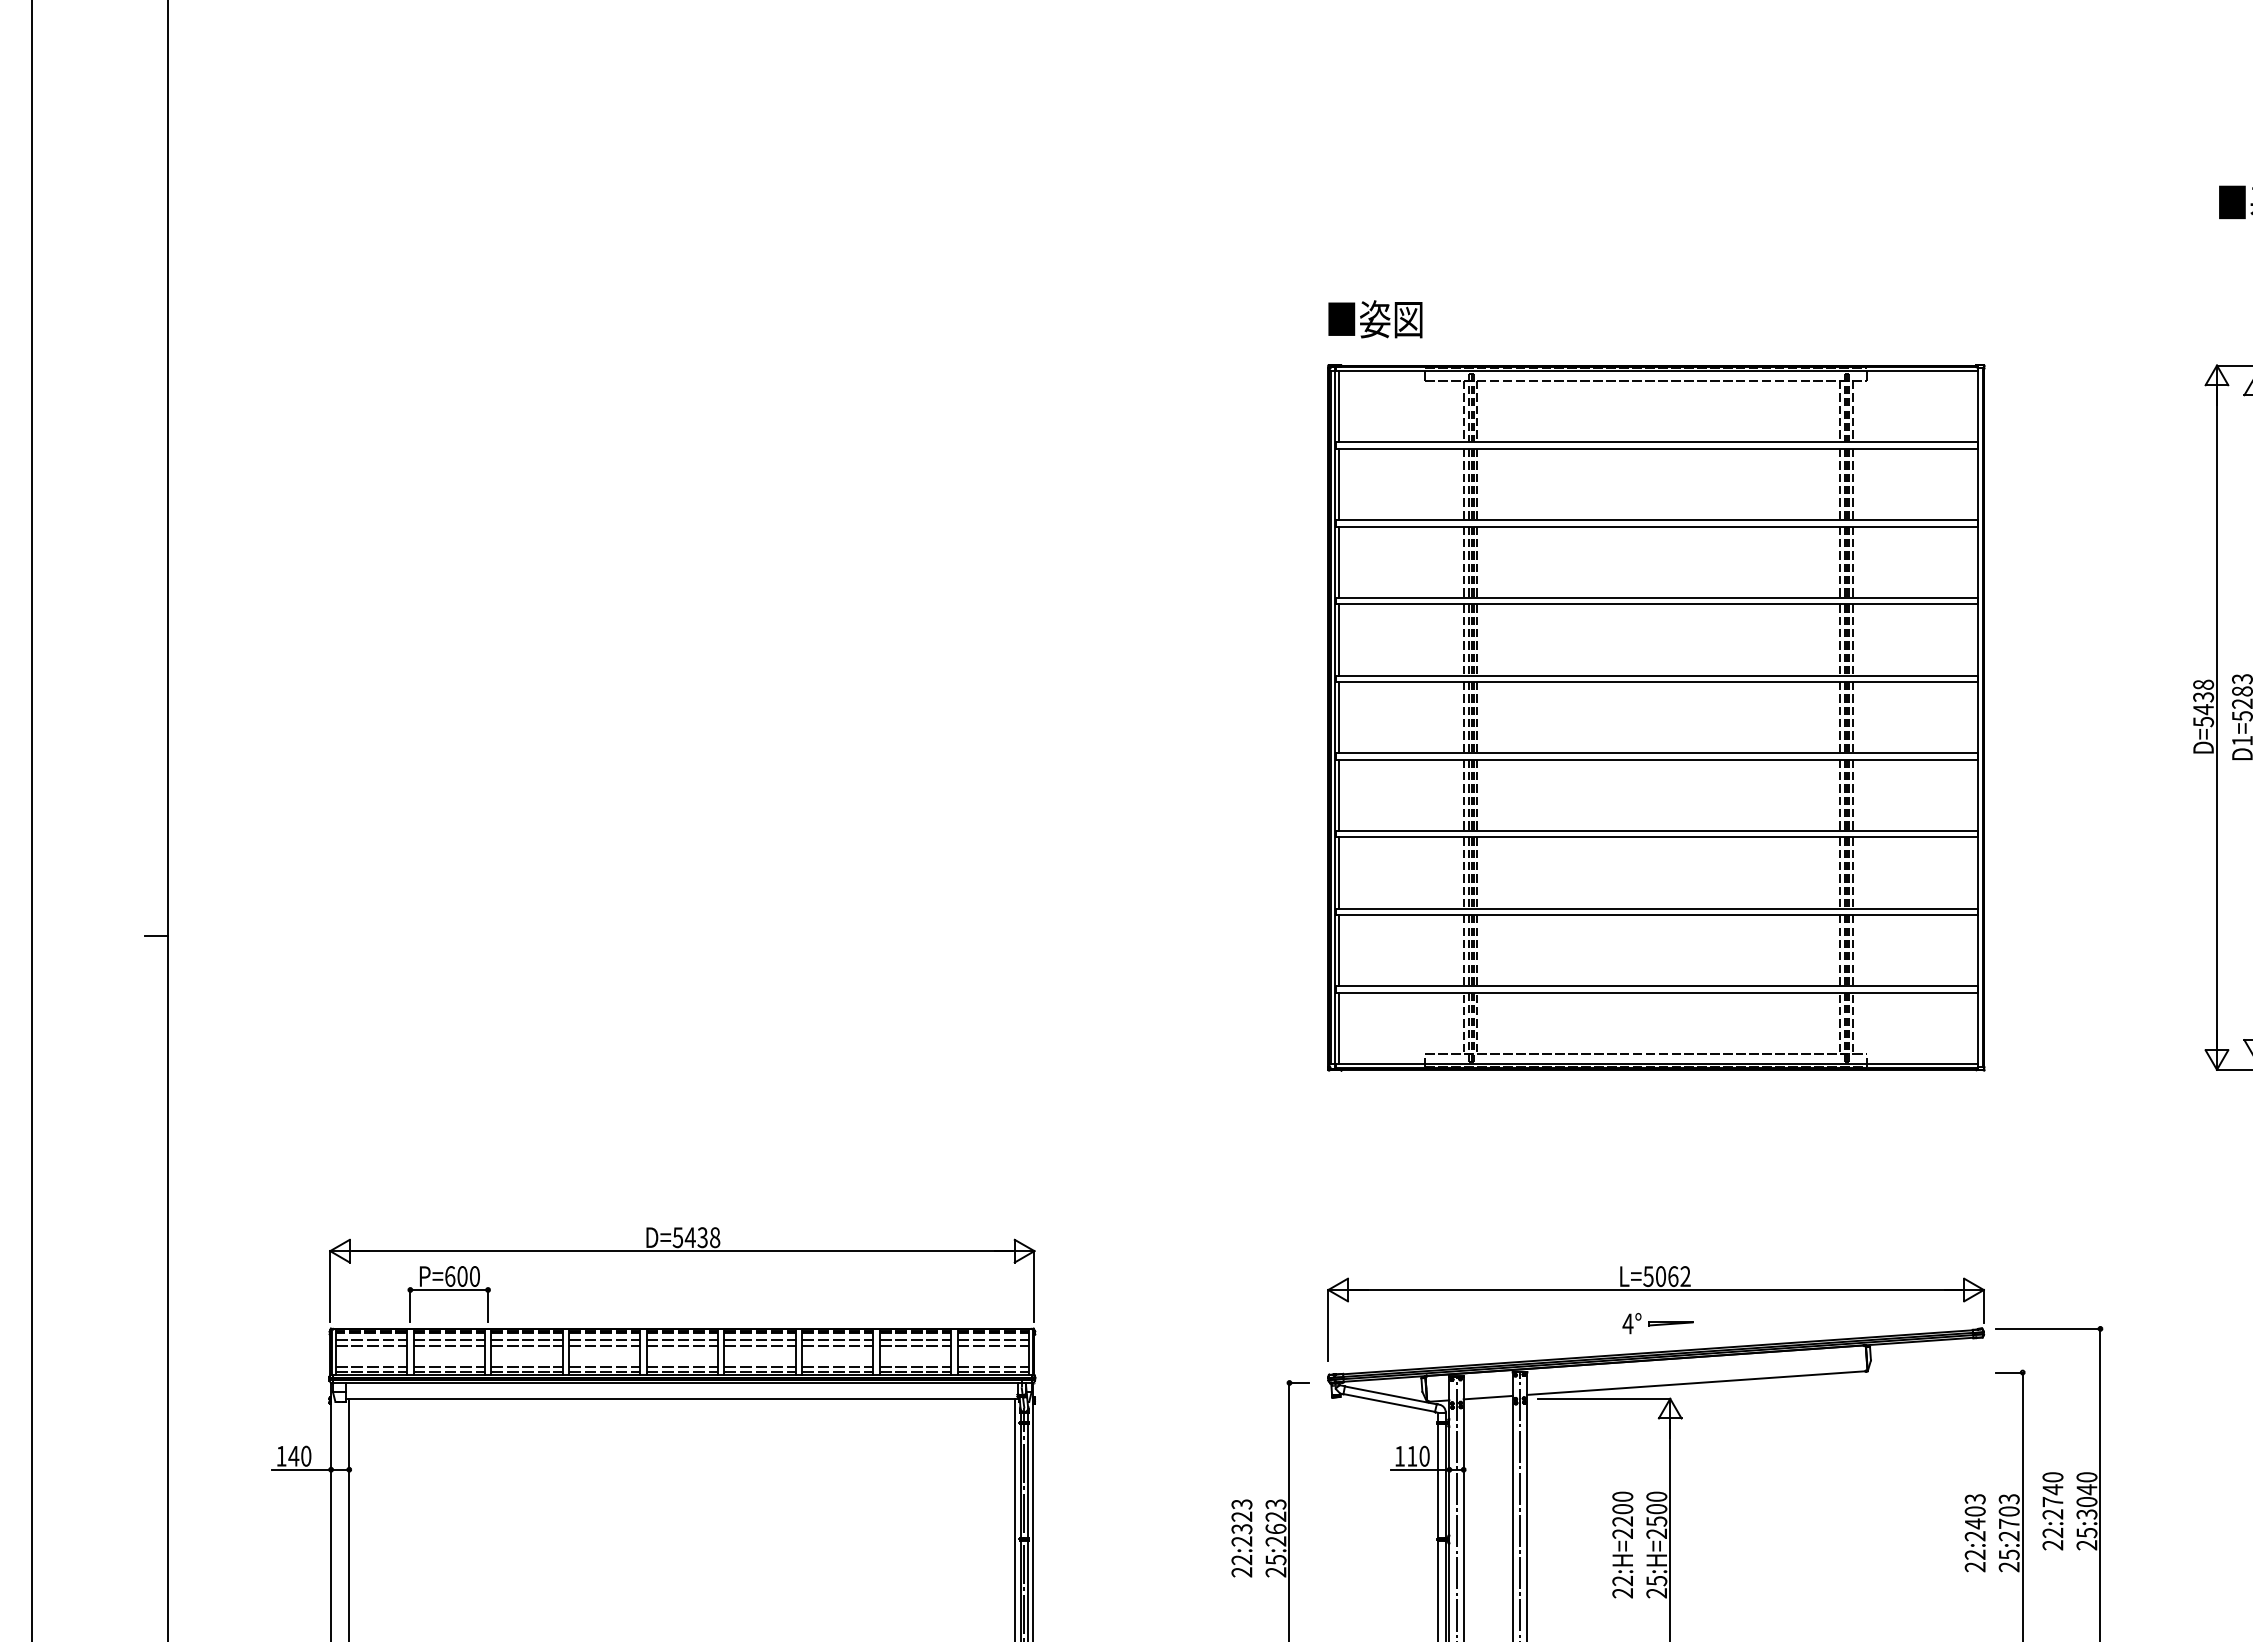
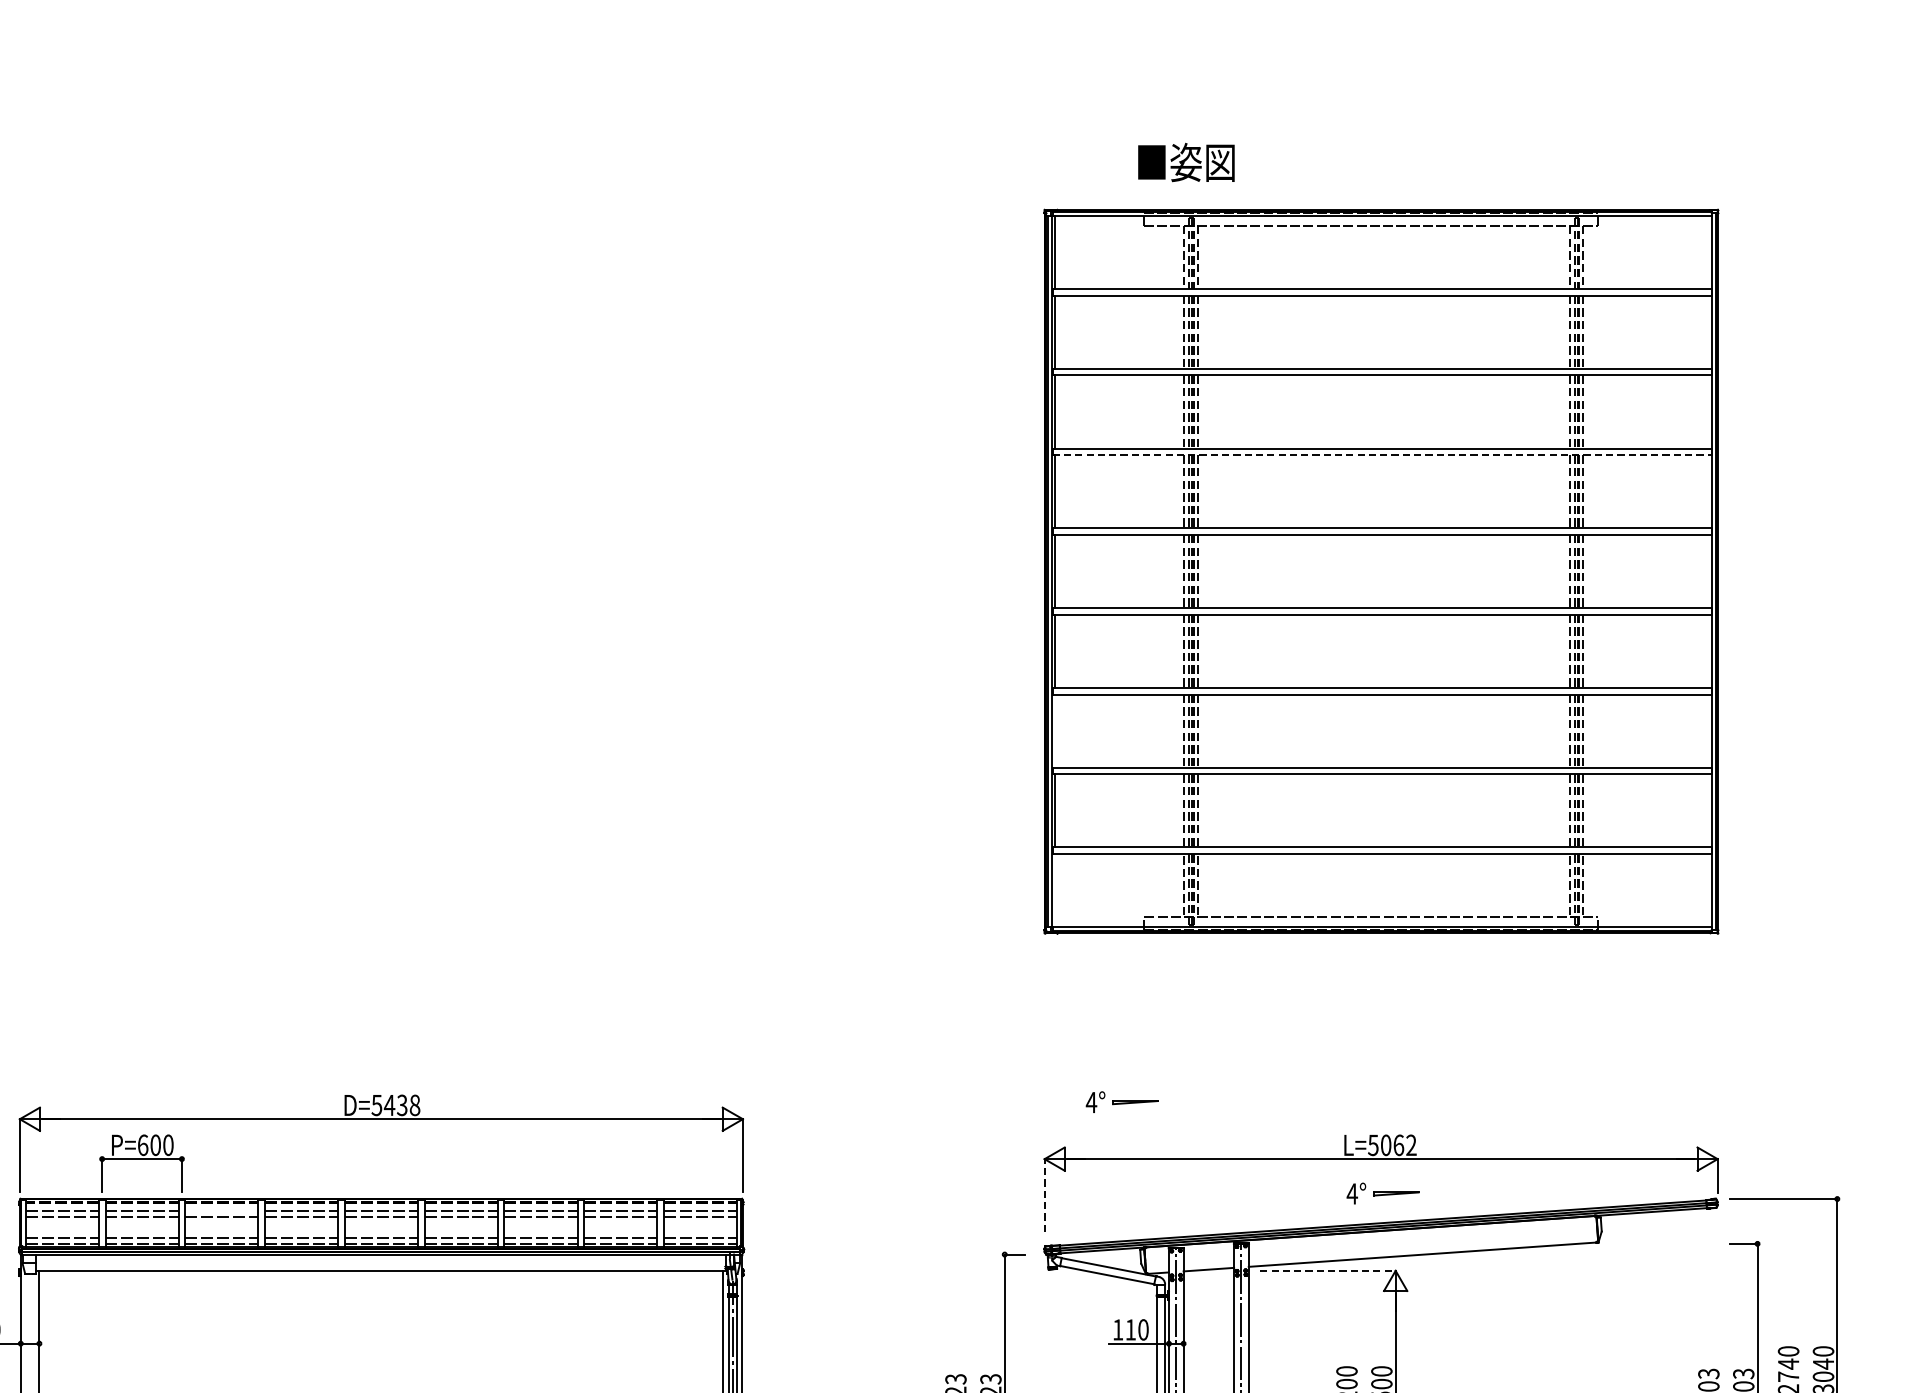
text: (1375, 319) -> (1186, 162), moved
line: (1657, 604) -> (1382, 455), solid -> dashed
line: (1338, 872) -> (1055, 730), removed
line: (1338, 1028) -> (1055, 890), removed
part: (1403, 1234) -> (1121, 1102), added
line: (1328, 1324) -> (1044, 1194), solid -> dashed
line: (526, 1340) -> (221, 1210), removed
line: (1604, 1398) -> (1328, 1270), solid -> dashed

